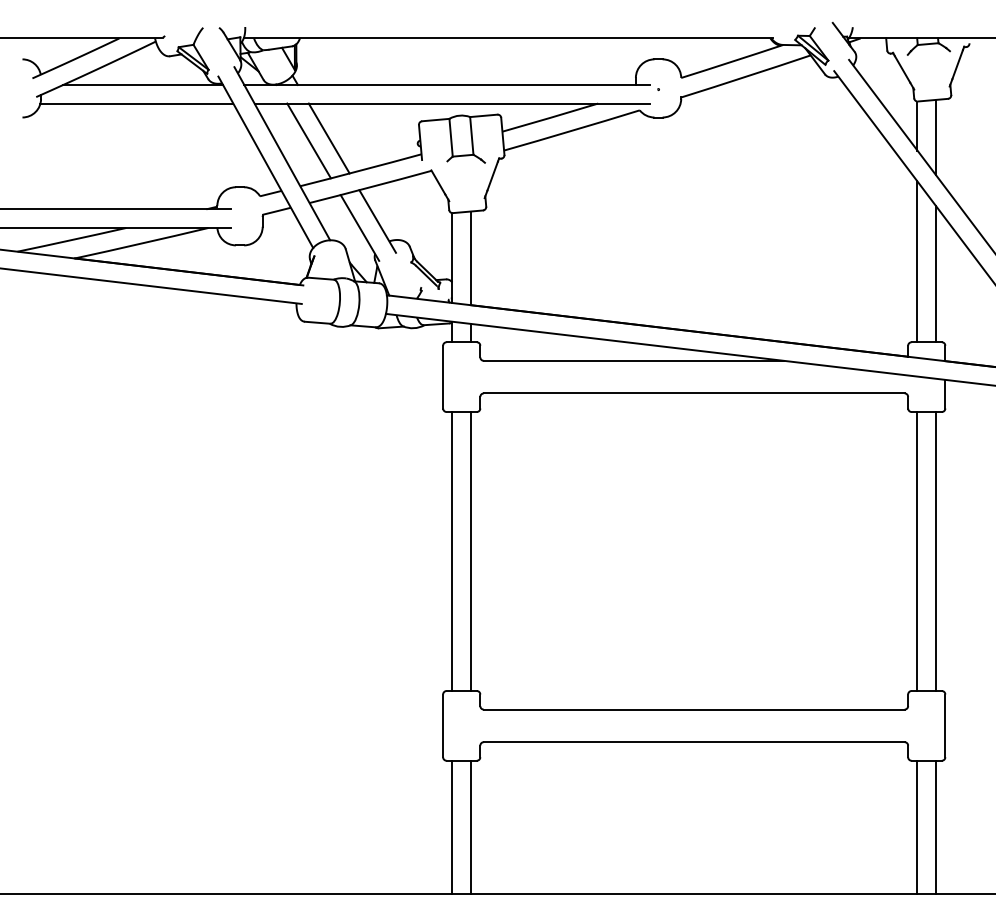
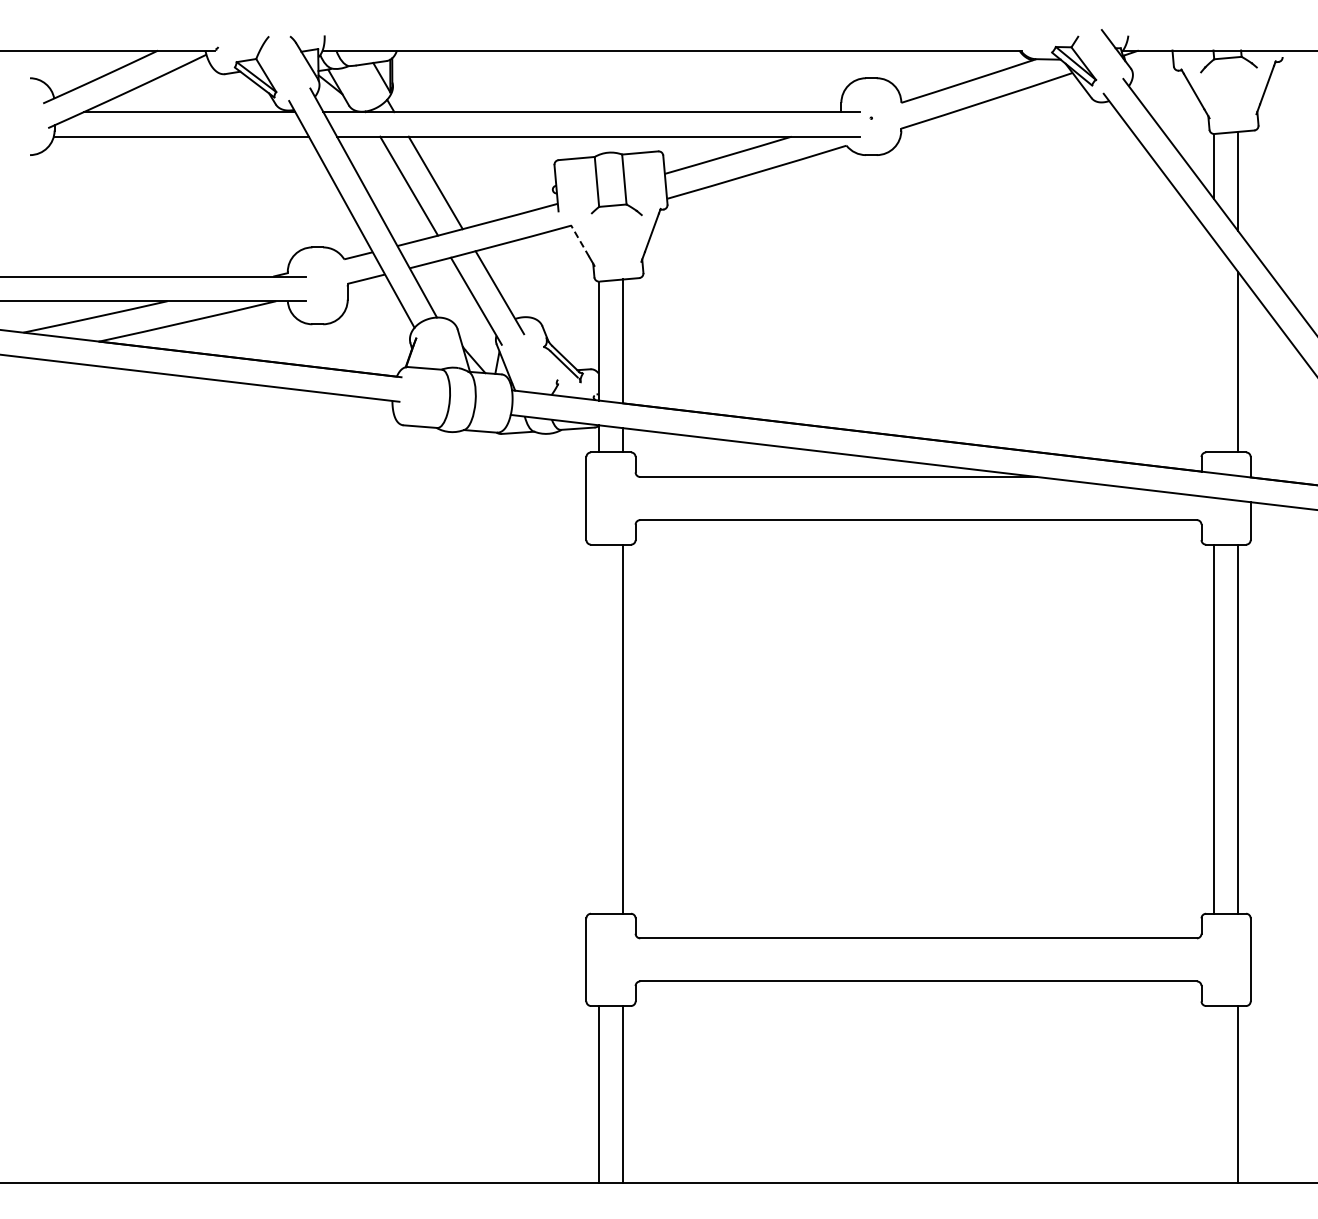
line: (437, 182) -> (579, 240), solid -> dashed
line: (917, 261) -> (1213, 345), removed
line: (452, 550) -> (598, 728), removed
line: (917, 827) -> (1213, 1094), removed

